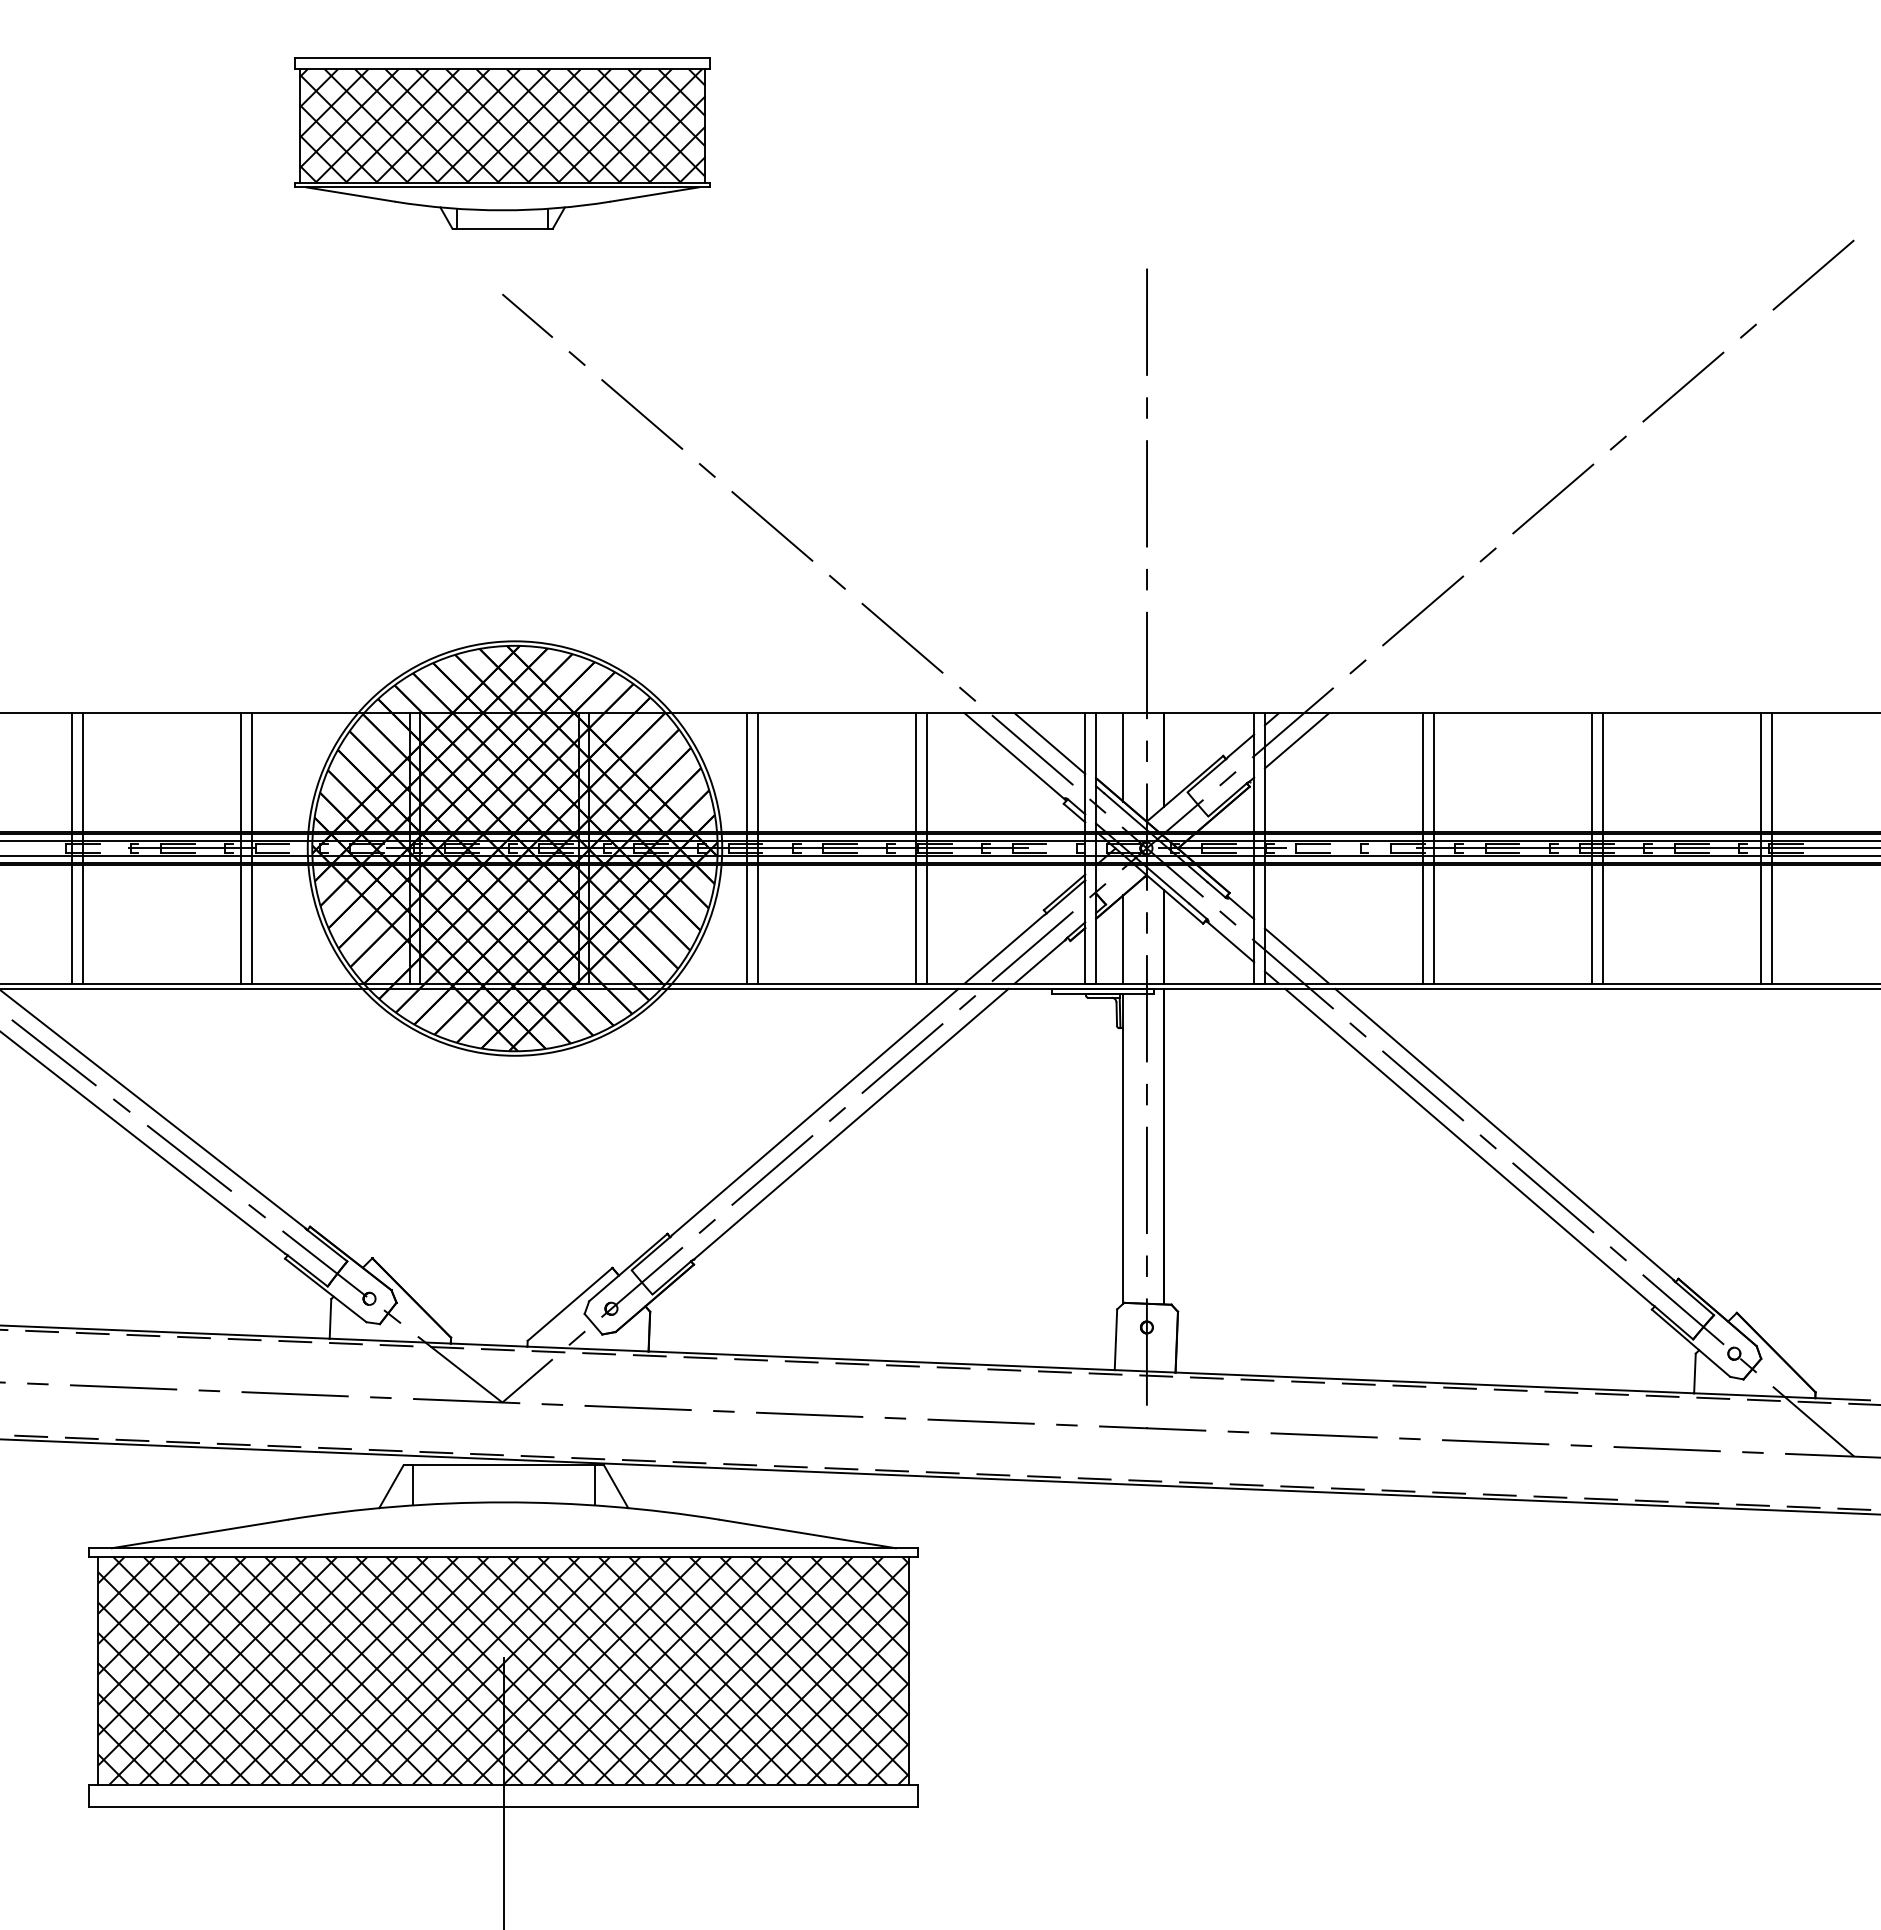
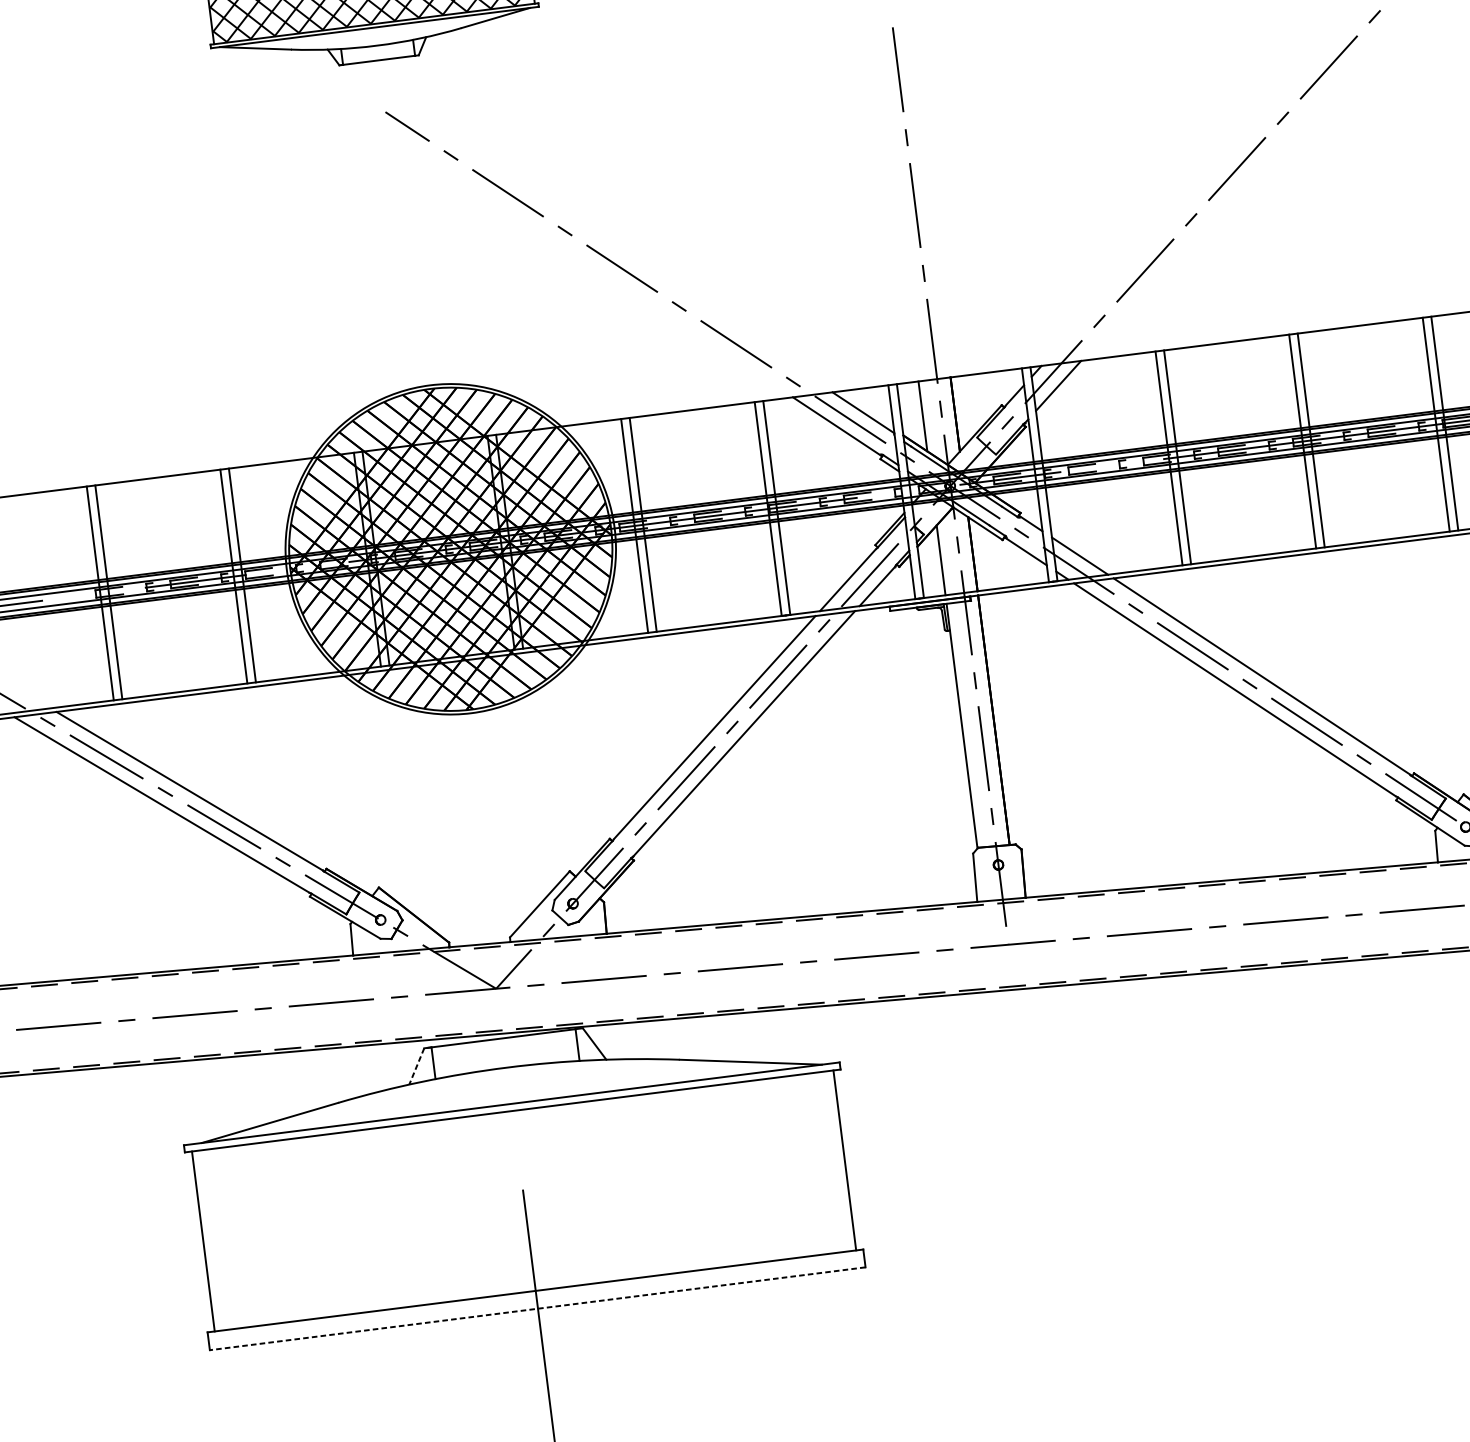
line: (391, 1486) -> (416, 1066), solid -> dashed
hatch: (503, 1670) -> (523, 1200), removed
line: (503, 1807) -> (537, 1308), solid -> dashed

